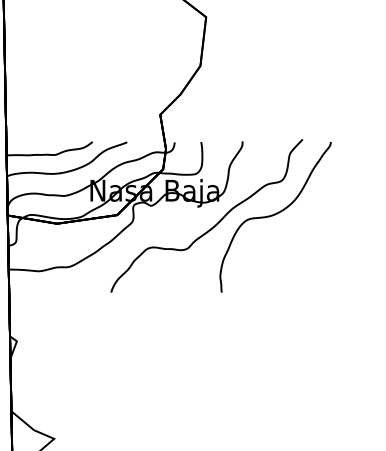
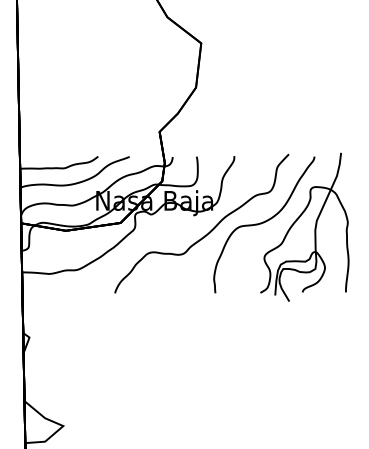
part: (313, 211) -> (298, 219), added

